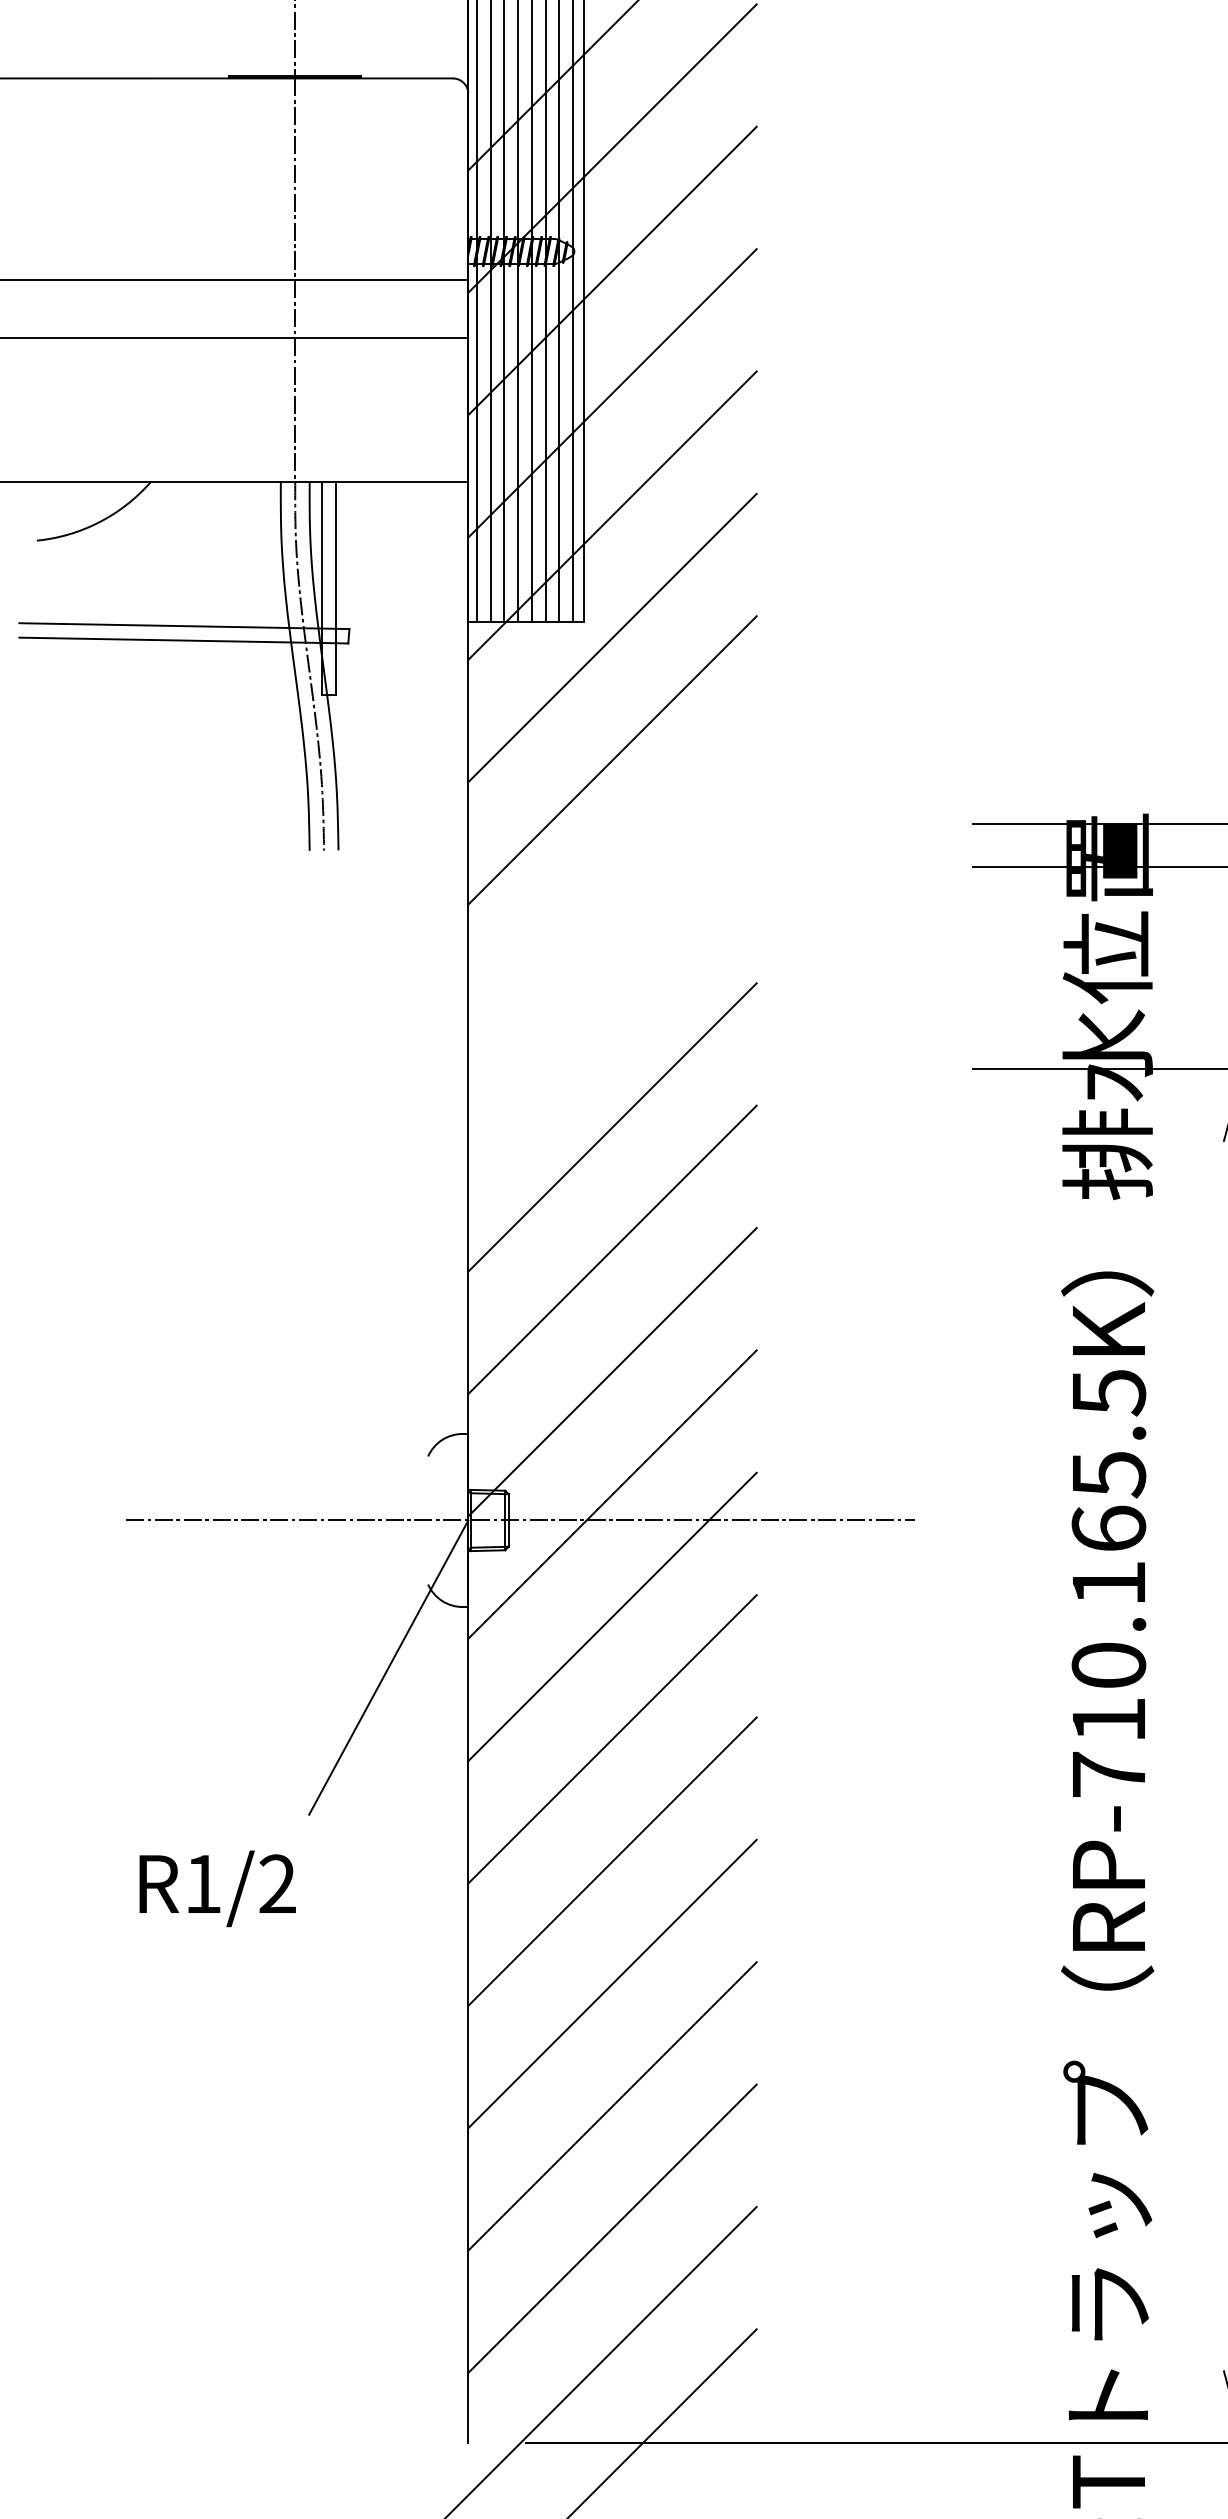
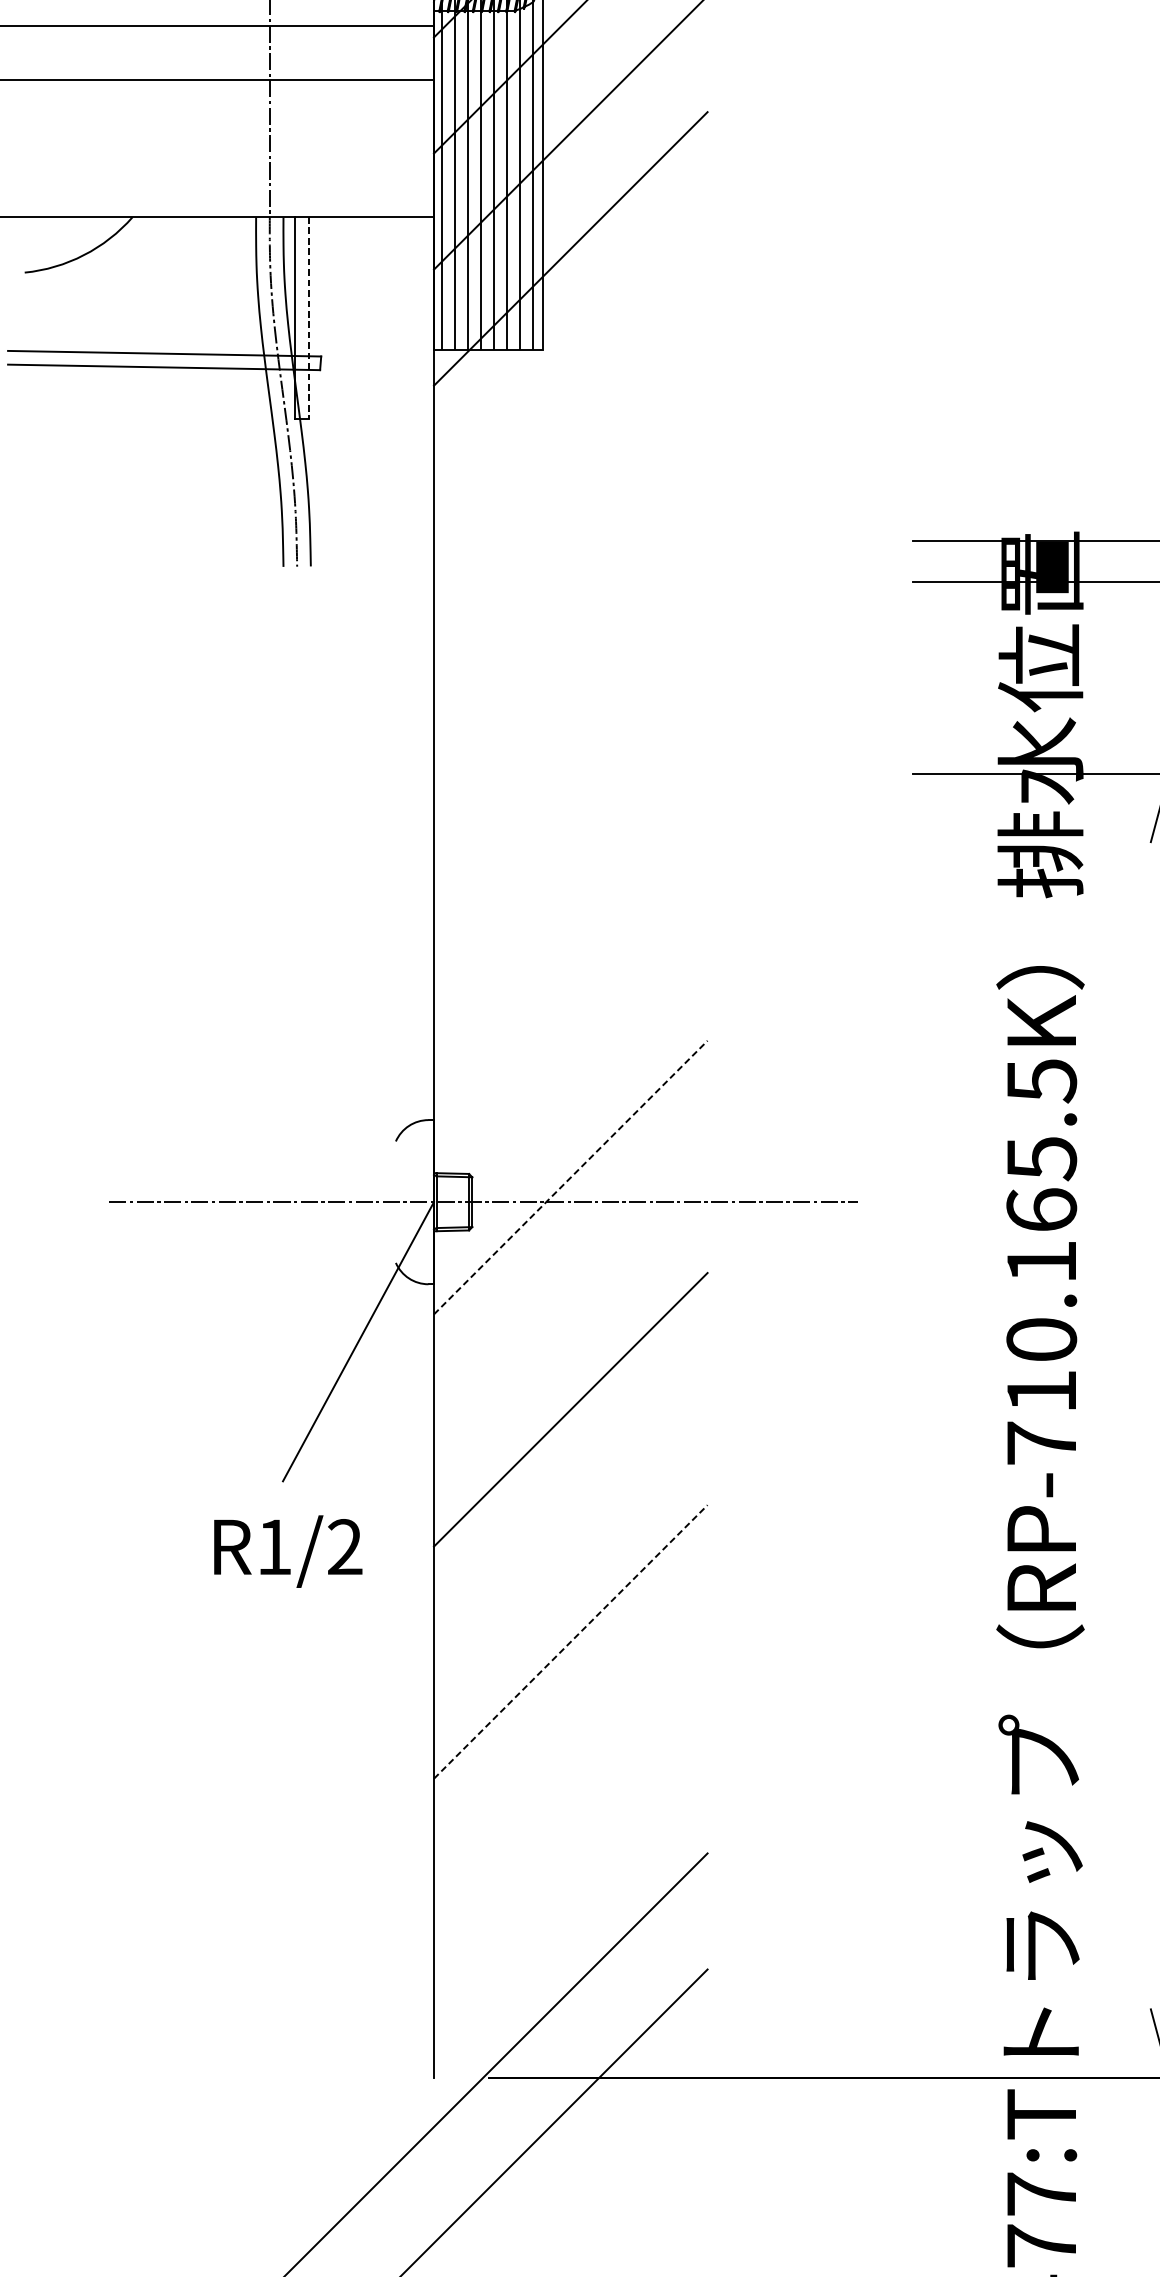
line: (336, 588) -> (308, 318), solid -> dashed
line: (612, 637) -> (570, 364), removed
line: (612, 760) -> (570, 481), removed
line: (612, 1127) -> (570, 829), removed
line: (612, 1249) -> (570, 945), removed
line: (612, 1372) -> (570, 1061), removed
line: (612, 1494) -> (570, 1177), solid -> dashed
line: (612, 1616) -> (570, 1293), removed
line: (612, 1861) -> (570, 1525), removed
text: (217, 1888) -> (288, 1551), moved
line: (612, 1984) -> (570, 1642), solid -> dashed
line: (612, 2106) -> (570, 1758), removed
line: (612, 2228) -> (570, 1873), removed

